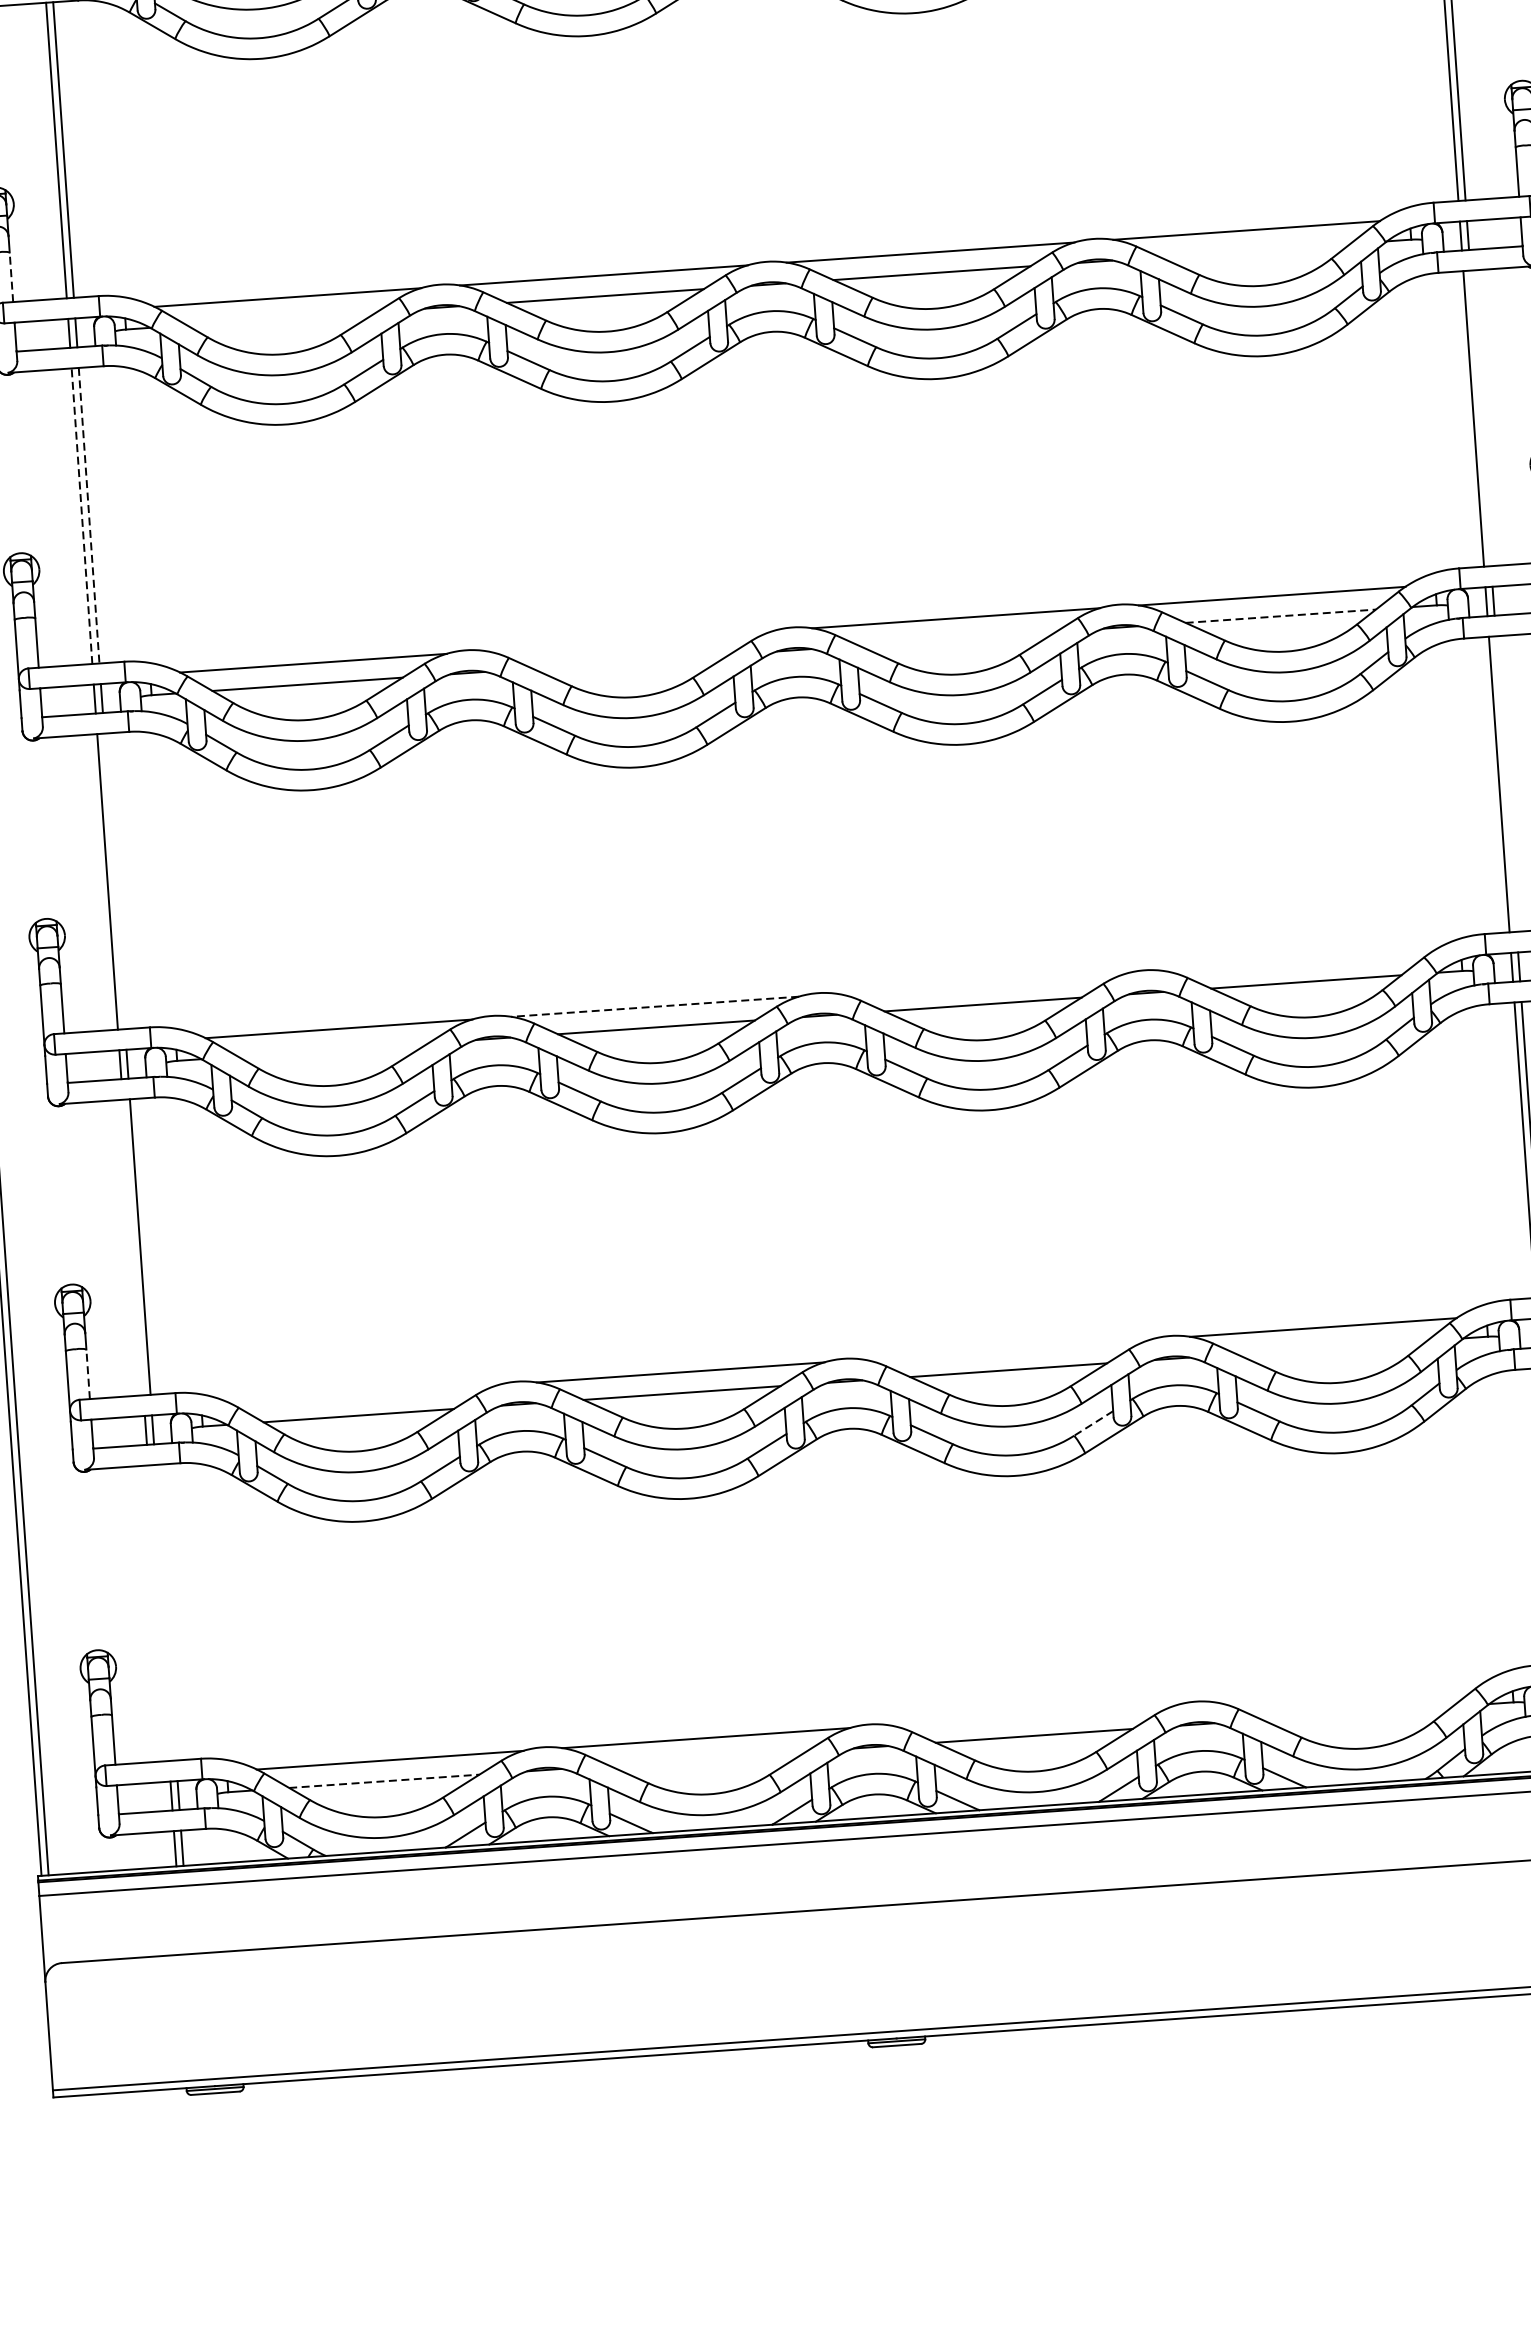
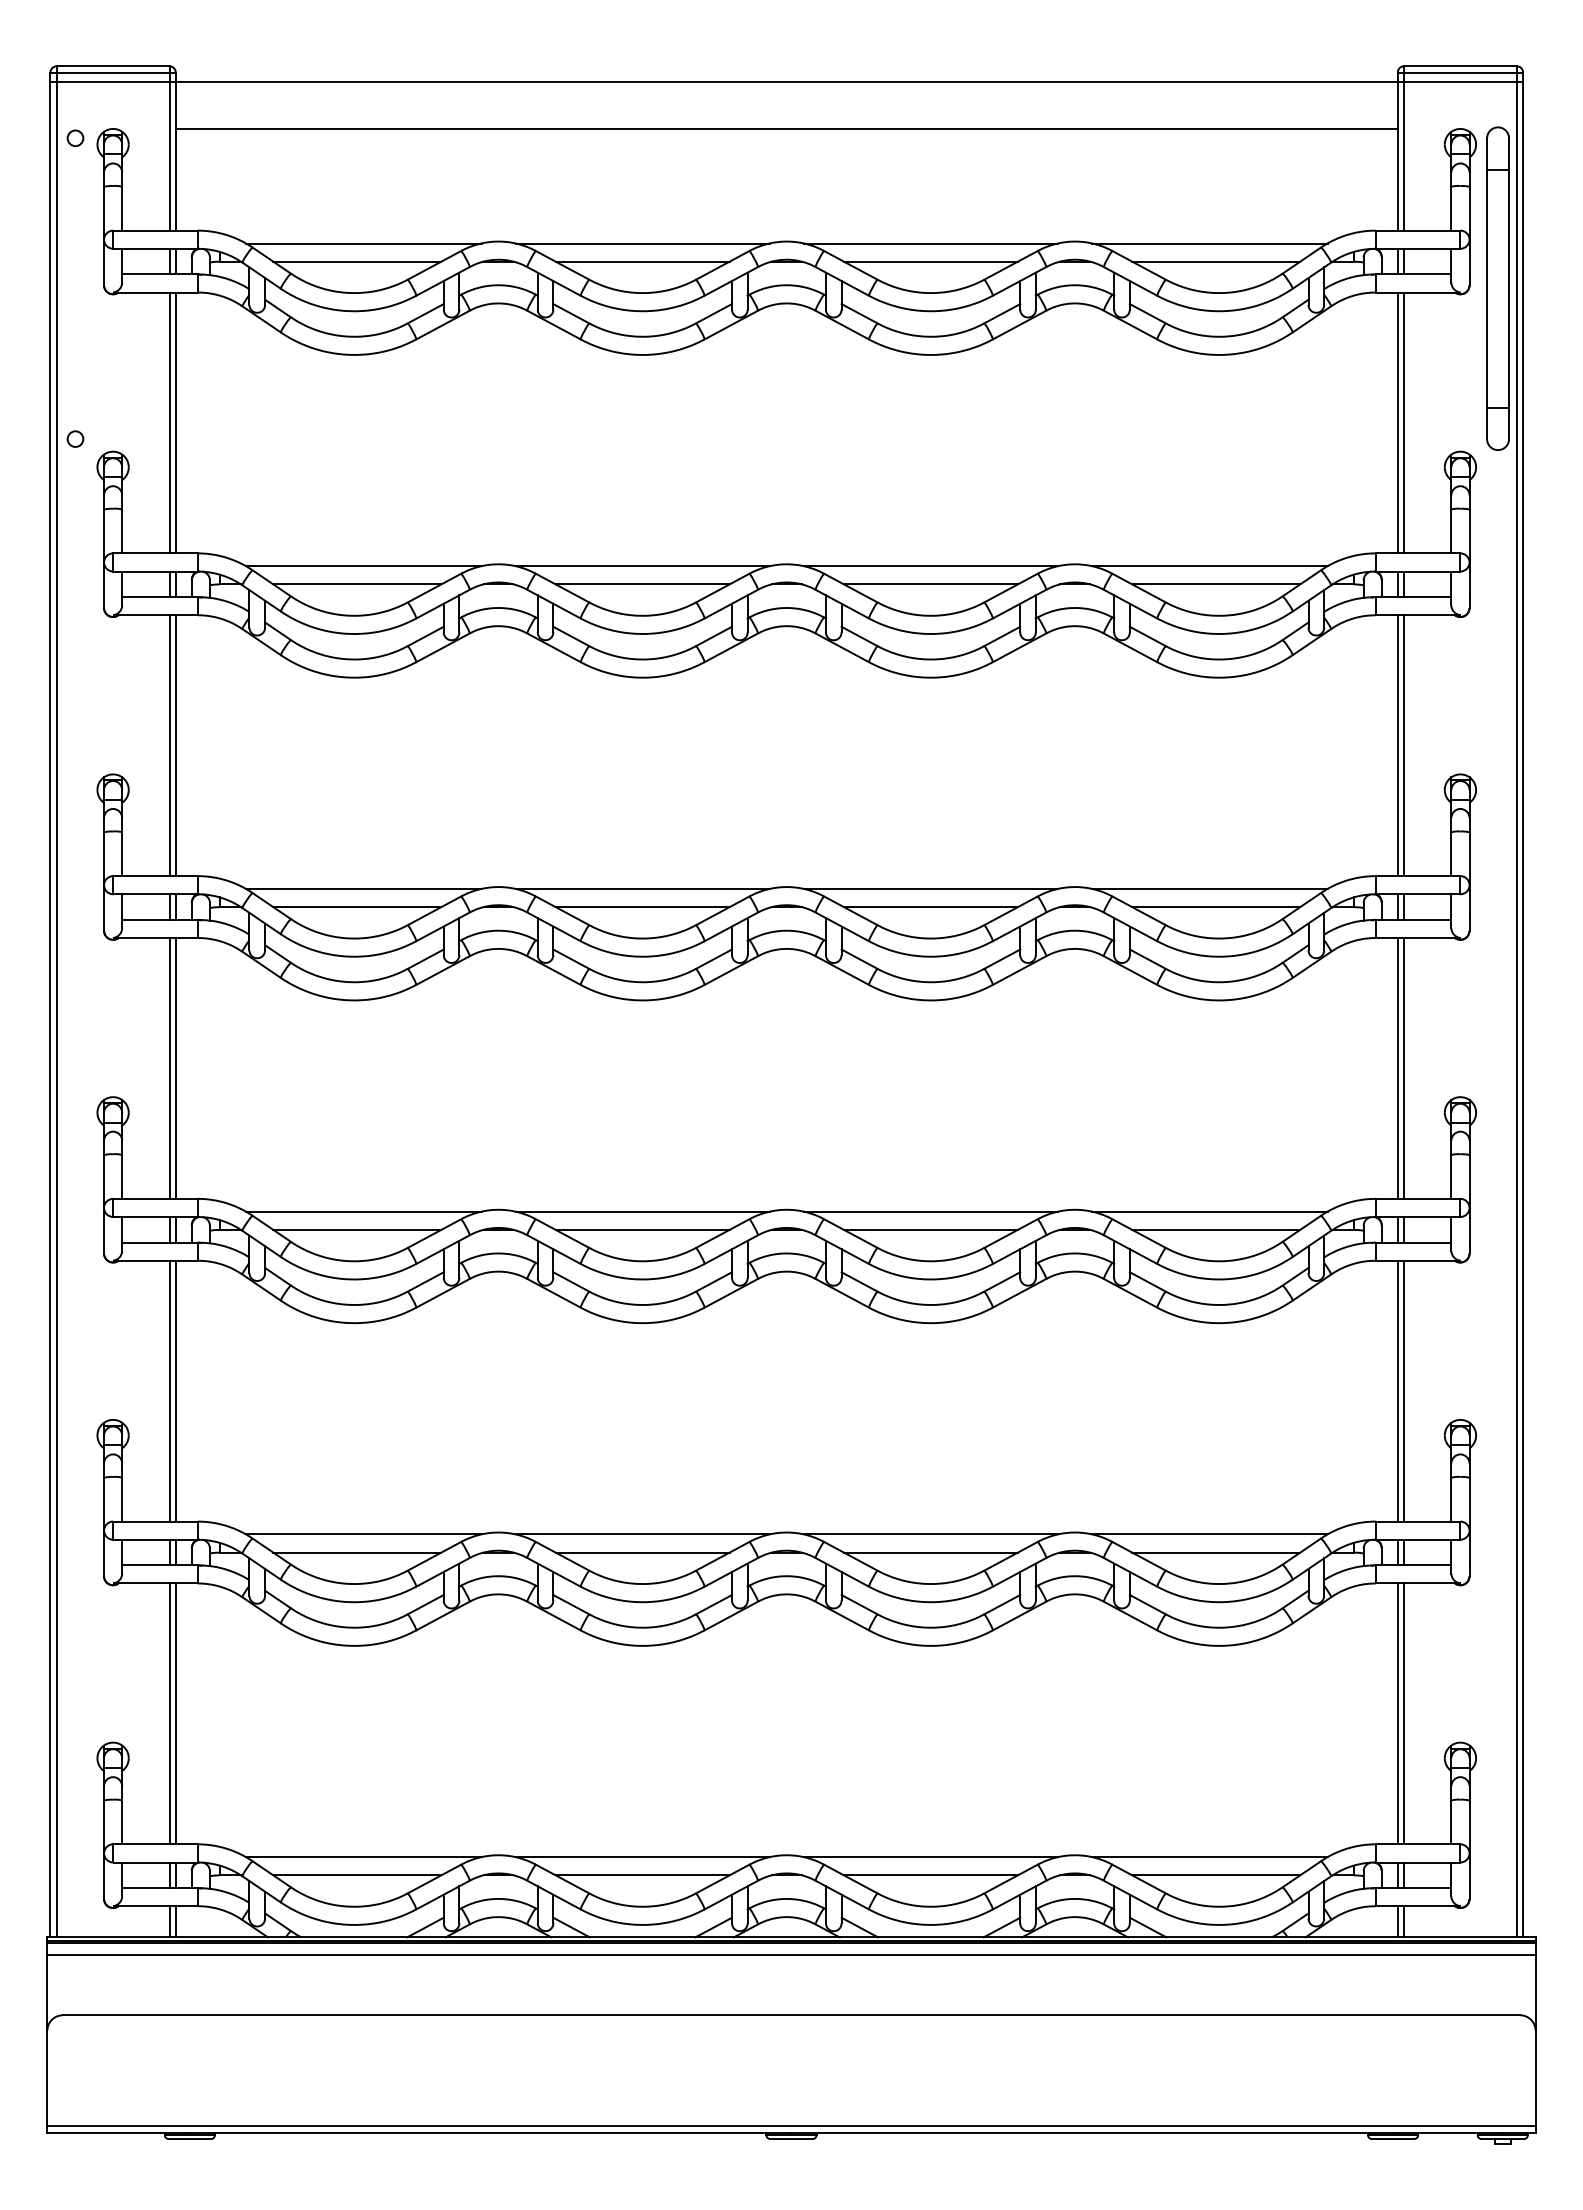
line: (1255, 250) -> (1216, 584), added
line: (11, 277) -> (122, 531), dashed -> solid
line: (282, 318) -> (357, 584), added
line: (1481, 418) -> (1404, 745), added
line: (81, 515) -> (169, 745), dashed -> solid
line: (88, 516) -> (175, 746), dashed -> solid
line: (1281, 616) -> (1216, 907), dashed -> solid
line: (957, 639) -> (930, 907), added
line: (629, 641) -> (642, 889), added
line: (630, 662) -> (642, 907), added
line: (1506, 784) -> (1404, 1068), added
line: (114, 881) -> (175, 1068), added
line: (1297, 961) -> (1209, 1211), added
line: (981, 983) -> (930, 1211), added
line: (654, 1006) -> (642, 1211), dashed -> solid
line: (333, 1049) -> (357, 1229), added
line: (133, 1246) -> (169, 1390), added
line: (1332, 1347) -> (1216, 1552), added
line: (1006, 1349) -> (930, 1534), added
line: (88, 1374) -> (122, 1499), dashed -> solid
line: (364, 1394) -> (363, 1534), added
line: (1092, 1423) -> (1001, 1604), dashed -> solid
line: (158, 1612) -> (169, 1713), added
line: (165, 1612) -> (175, 1713), added
line: (1348, 1693) -> (1209, 1857), added
line: (1357, 1713) -> (1216, 1875), added
line: (1032, 1715) -> (930, 1857), added
line: (707, 1758) -> (642, 1875), added
line: (384, 1781) -> (357, 1875), dashed -> solid

